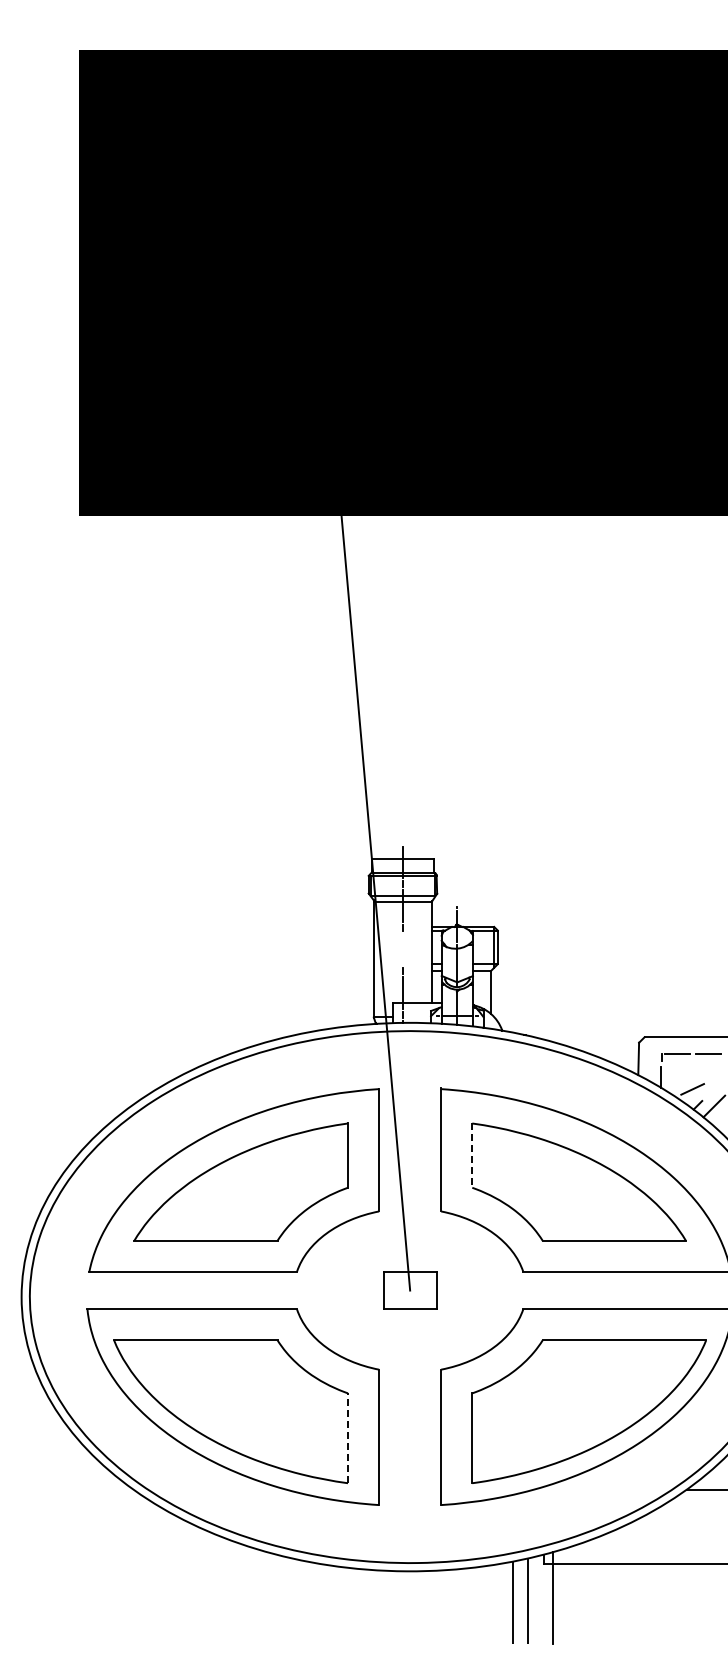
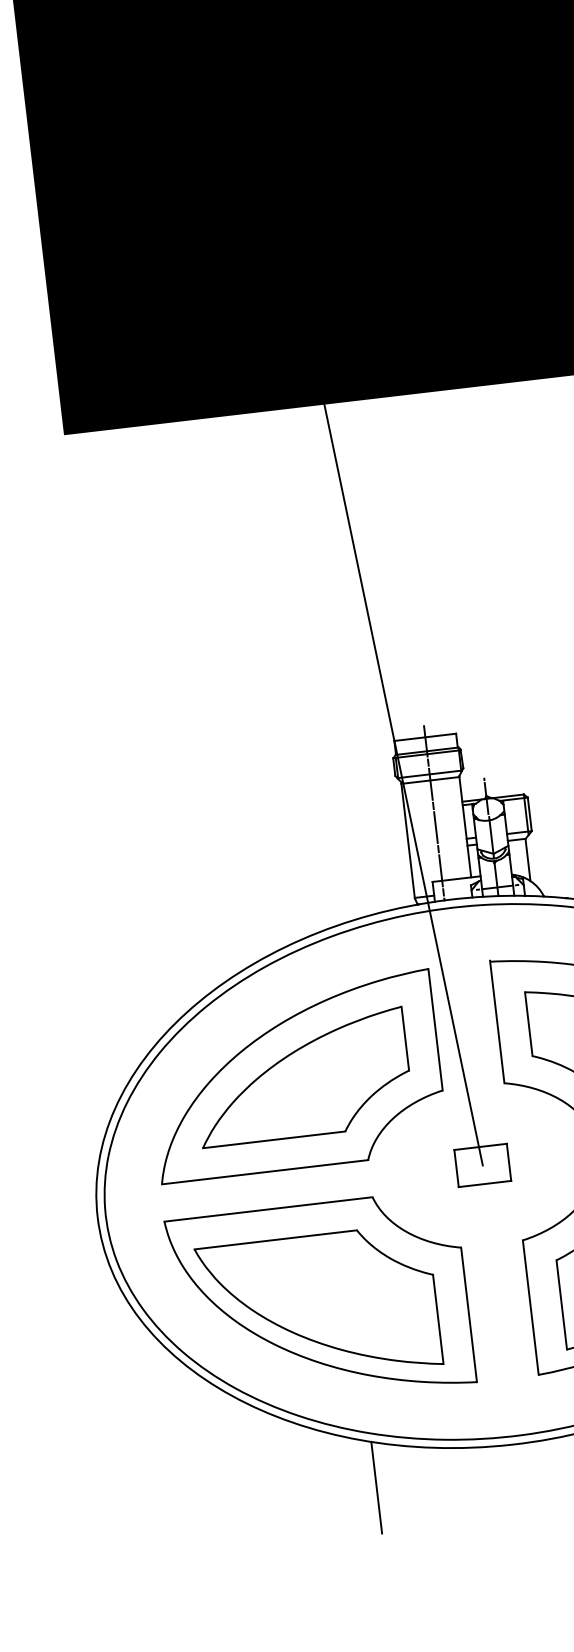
line: (403, 949) -> (436, 827), added
line: (472, 1156) -> (529, 1025), dashed -> solid
line: (347, 1438) -> (437, 1319), dashed -> solid
line: (267, 1598) -> (377, 1487), added

